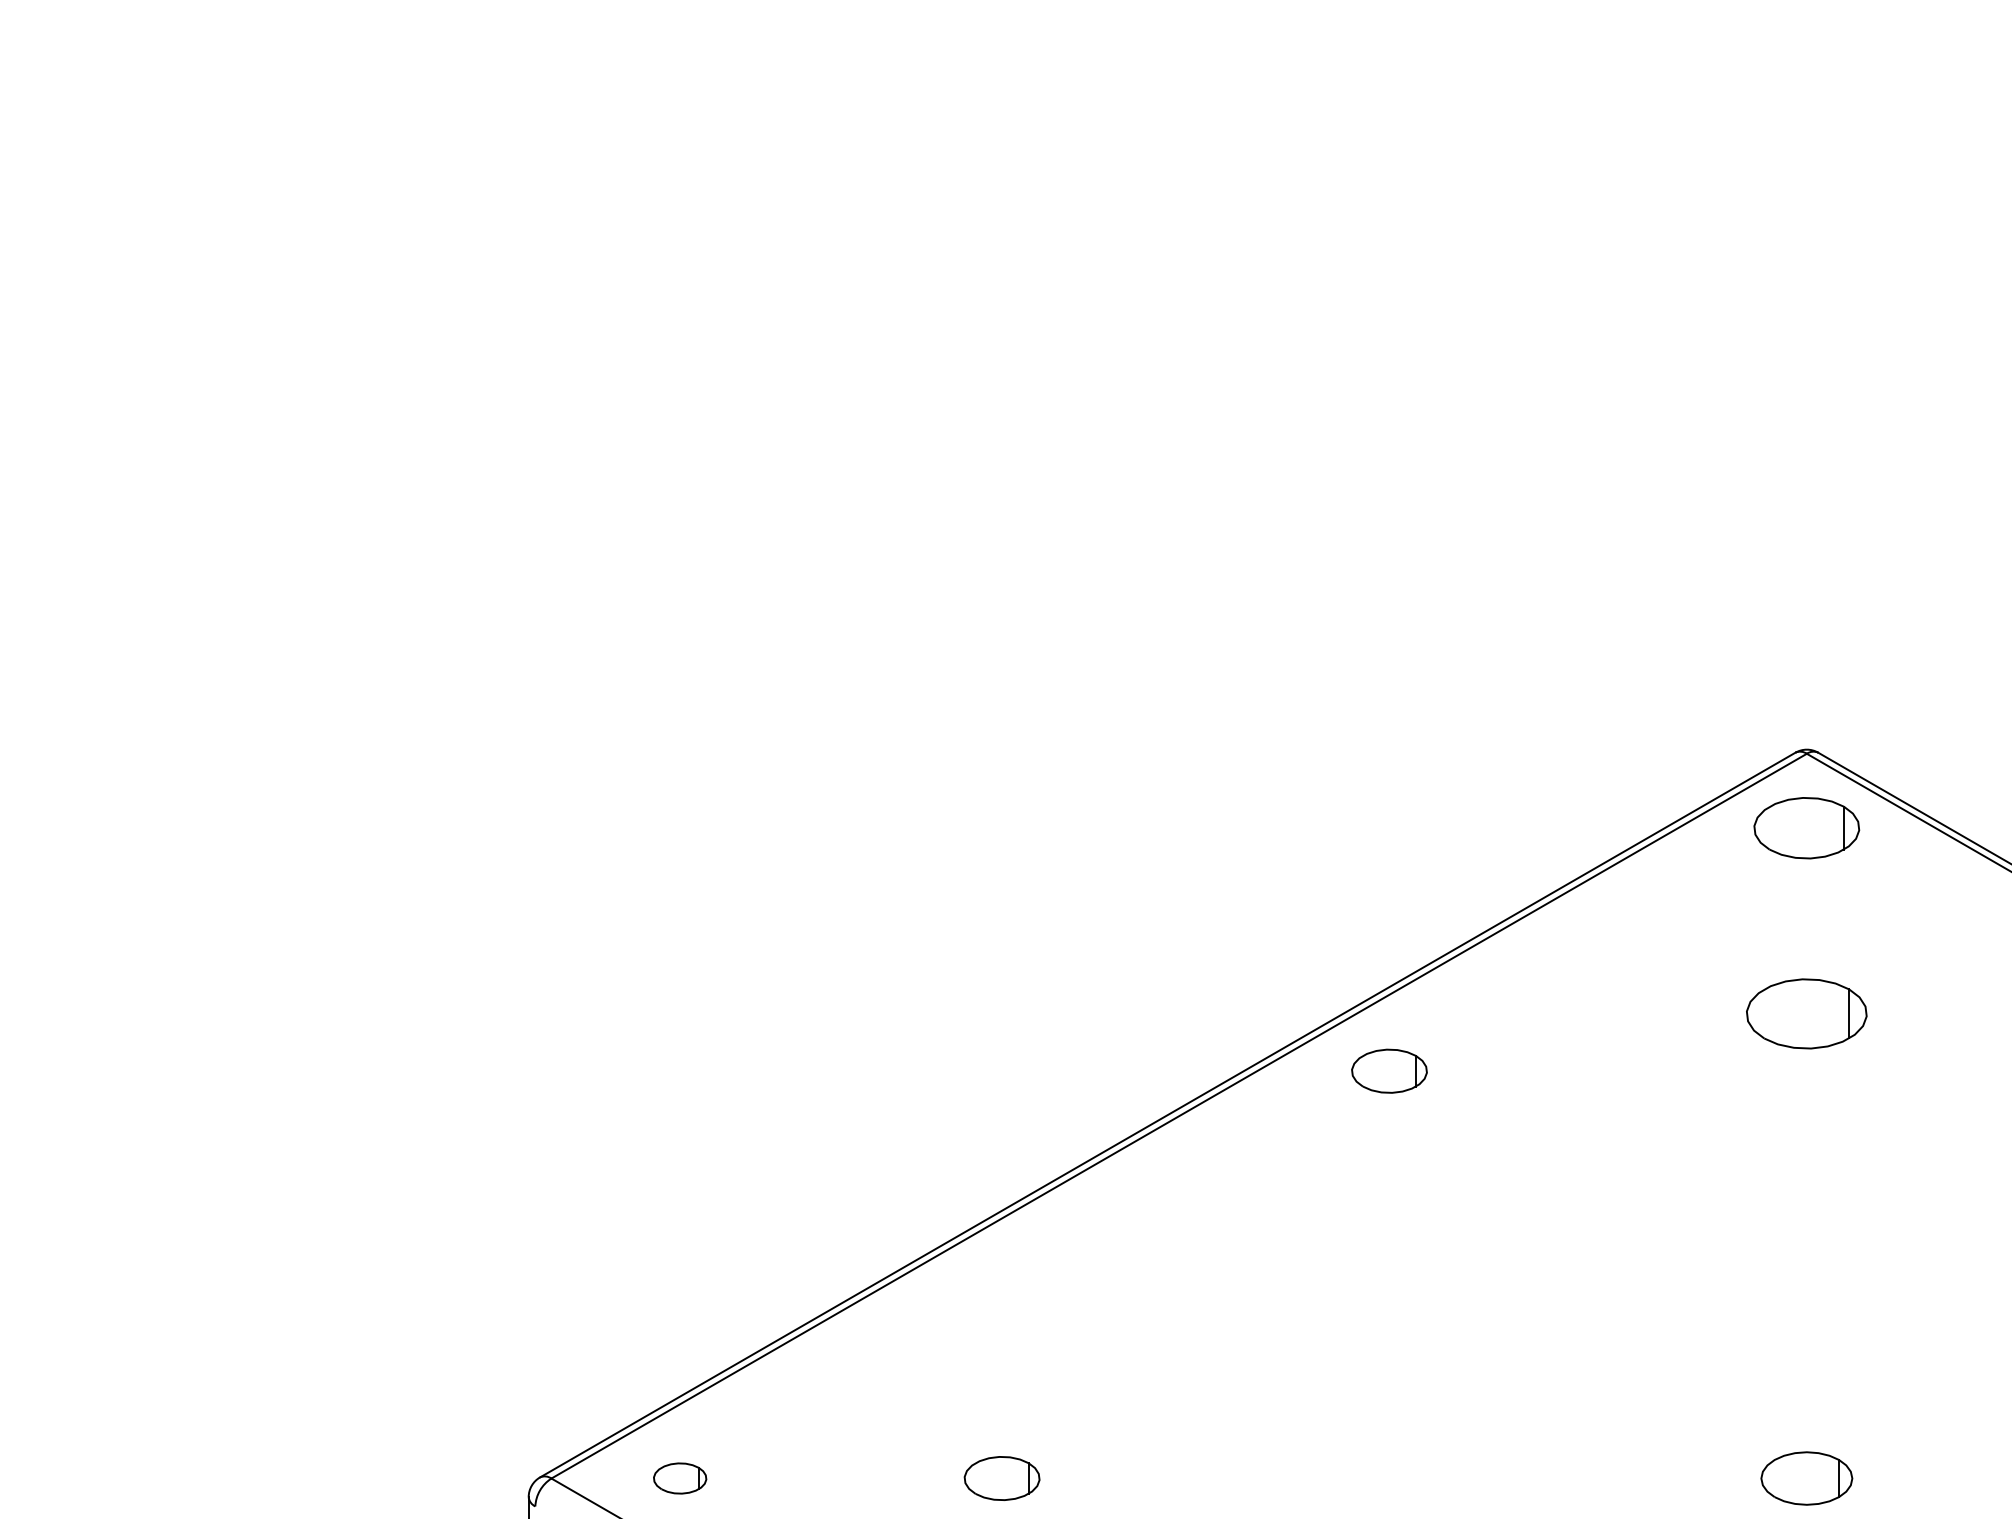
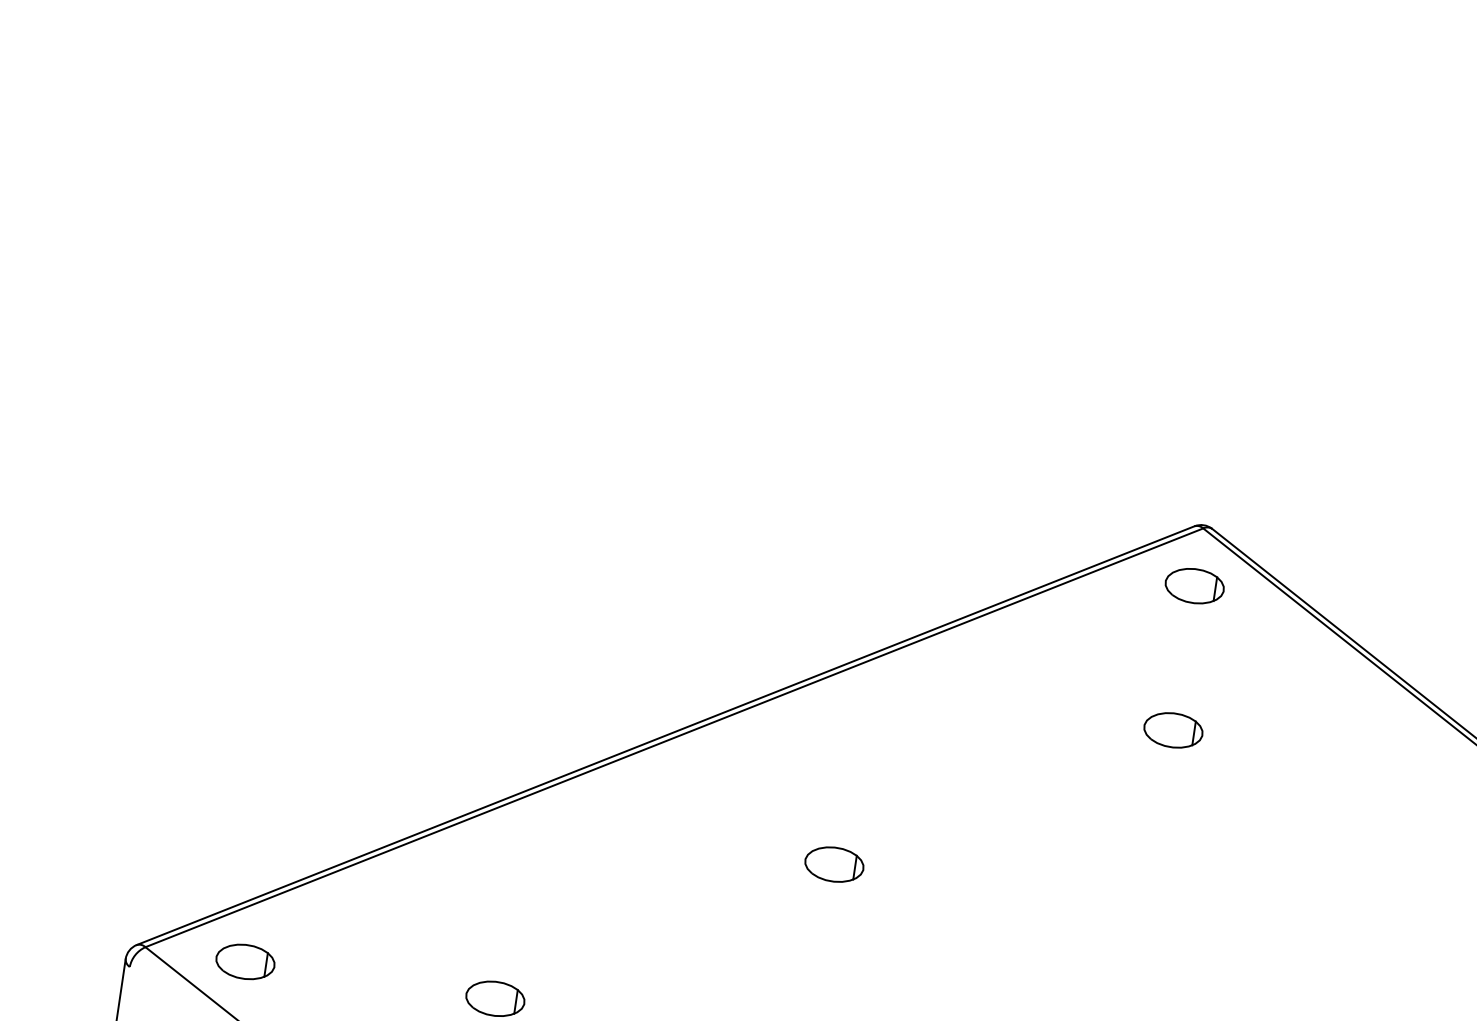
part: (1806, 827) -> (1194, 585), size x0.71
part: (1806, 1013) -> (1173, 730), size x0.62
part: (1389, 1070) -> (834, 864), moved
part: (679, 1478) -> (244, 961), size x1.43

